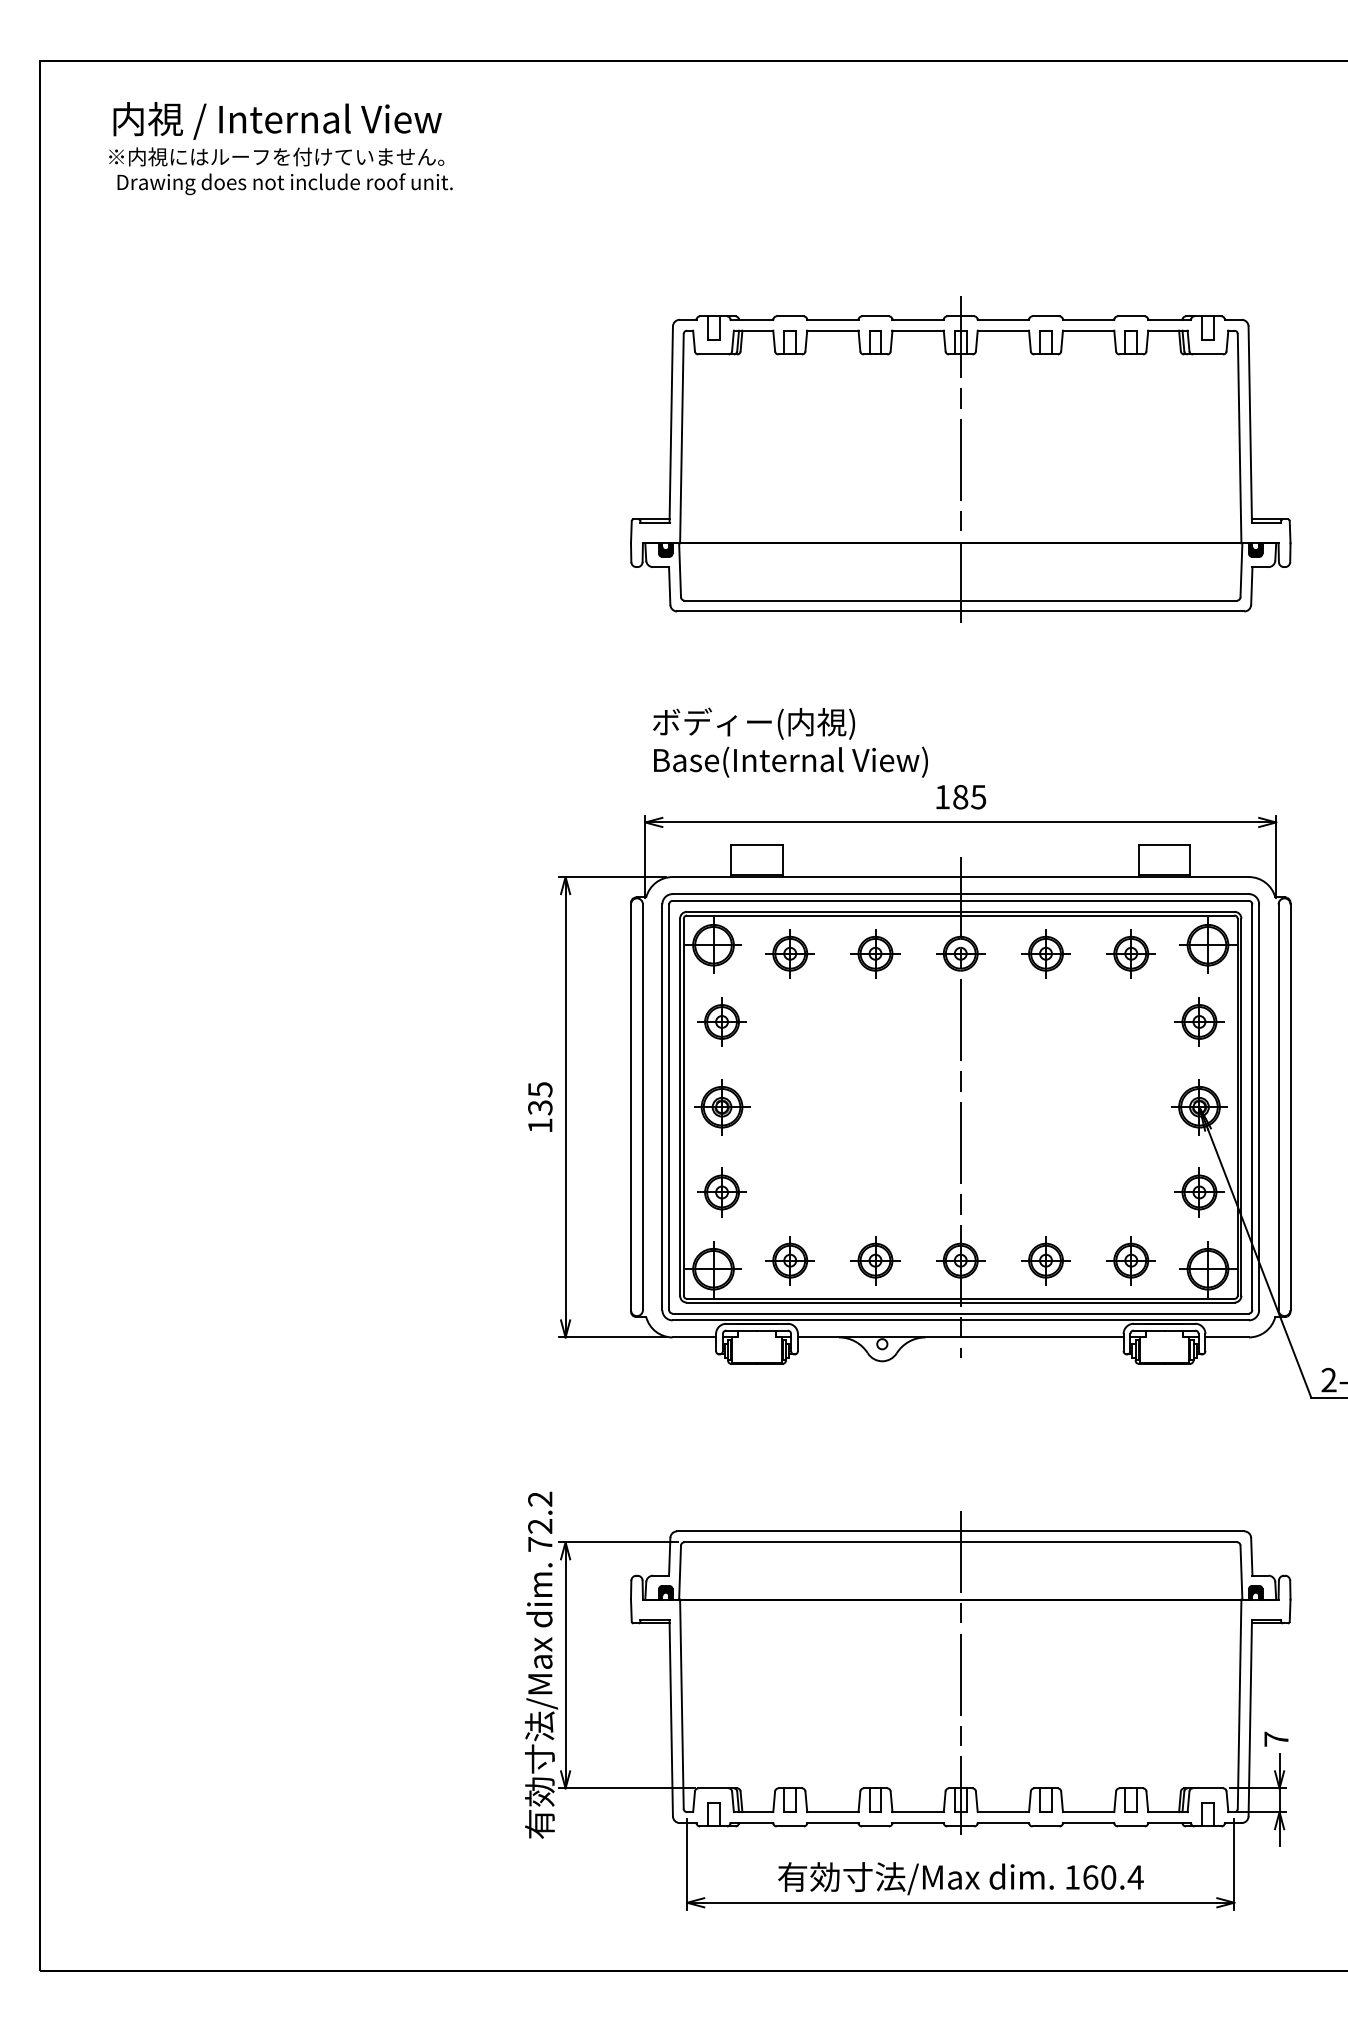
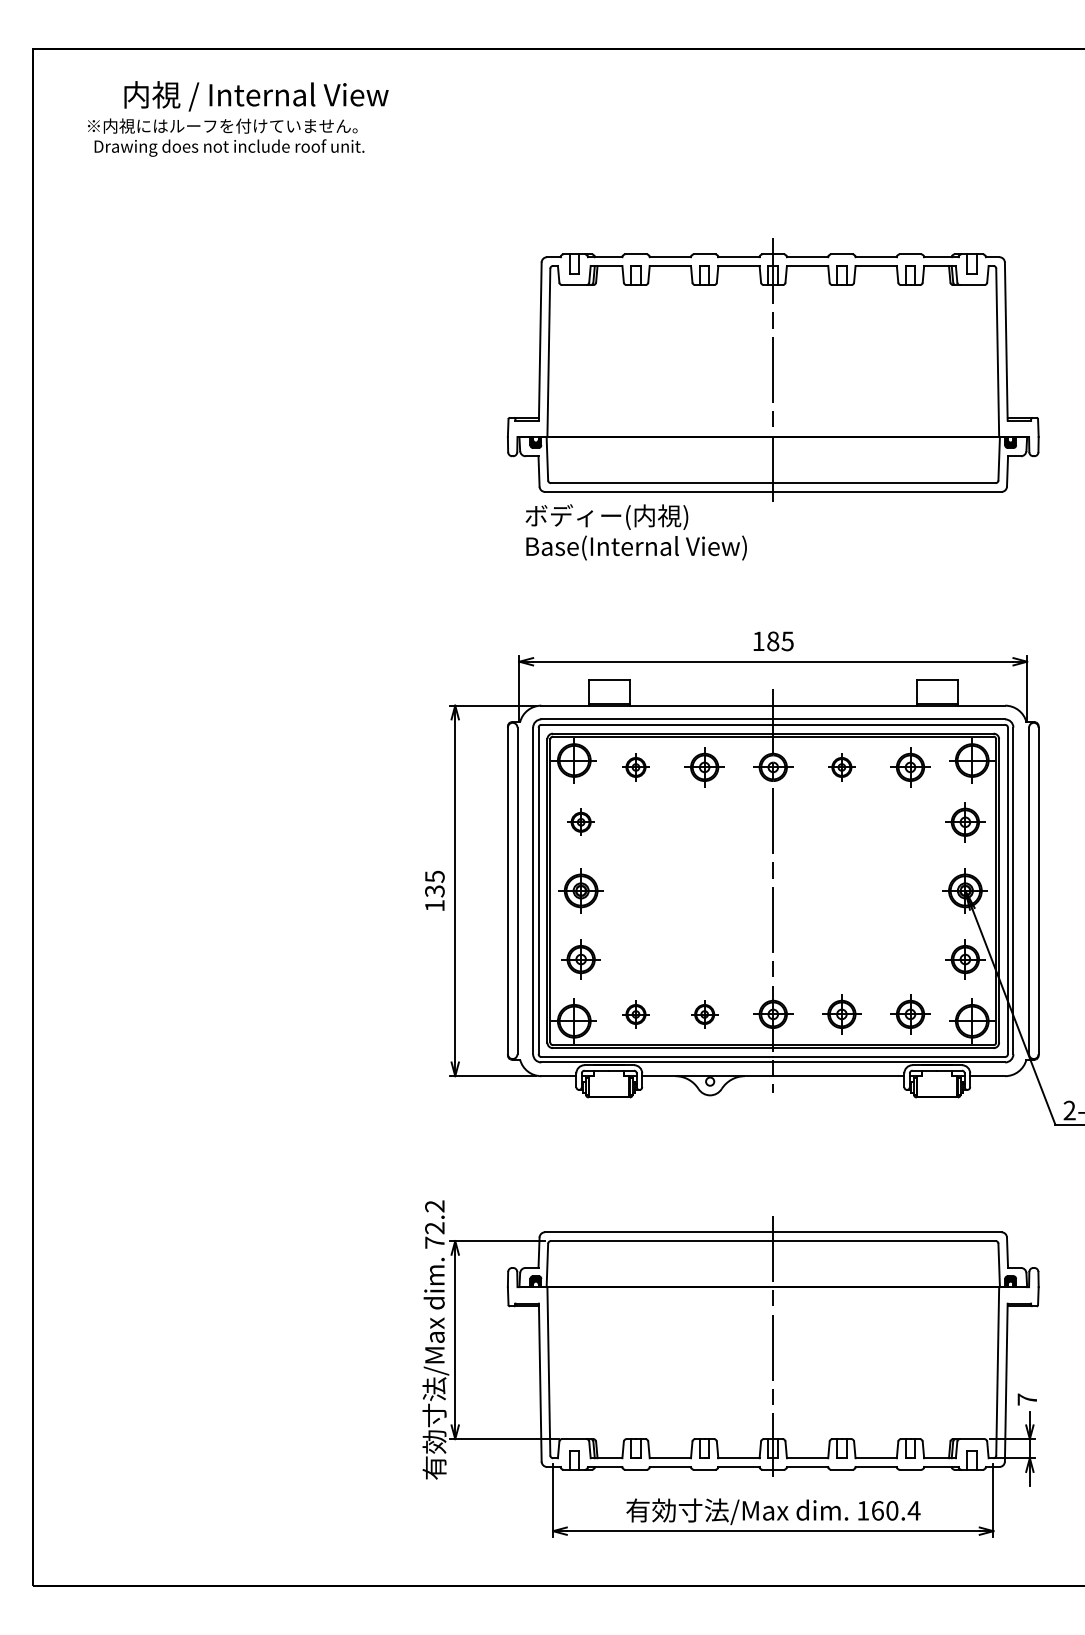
text: (277, 120) -> (256, 95), moved
text: (790, 742) -> (636, 532), moved
part: (789, 953) -> (635, 767), size x0.7
part: (1045, 953) -> (841, 767), size x0.7
part: (721, 1021) -> (580, 821), size x0.7
part: (789, 1260) -> (635, 1014), size x0.7
part: (875, 1260) -> (704, 1014), size x0.7

